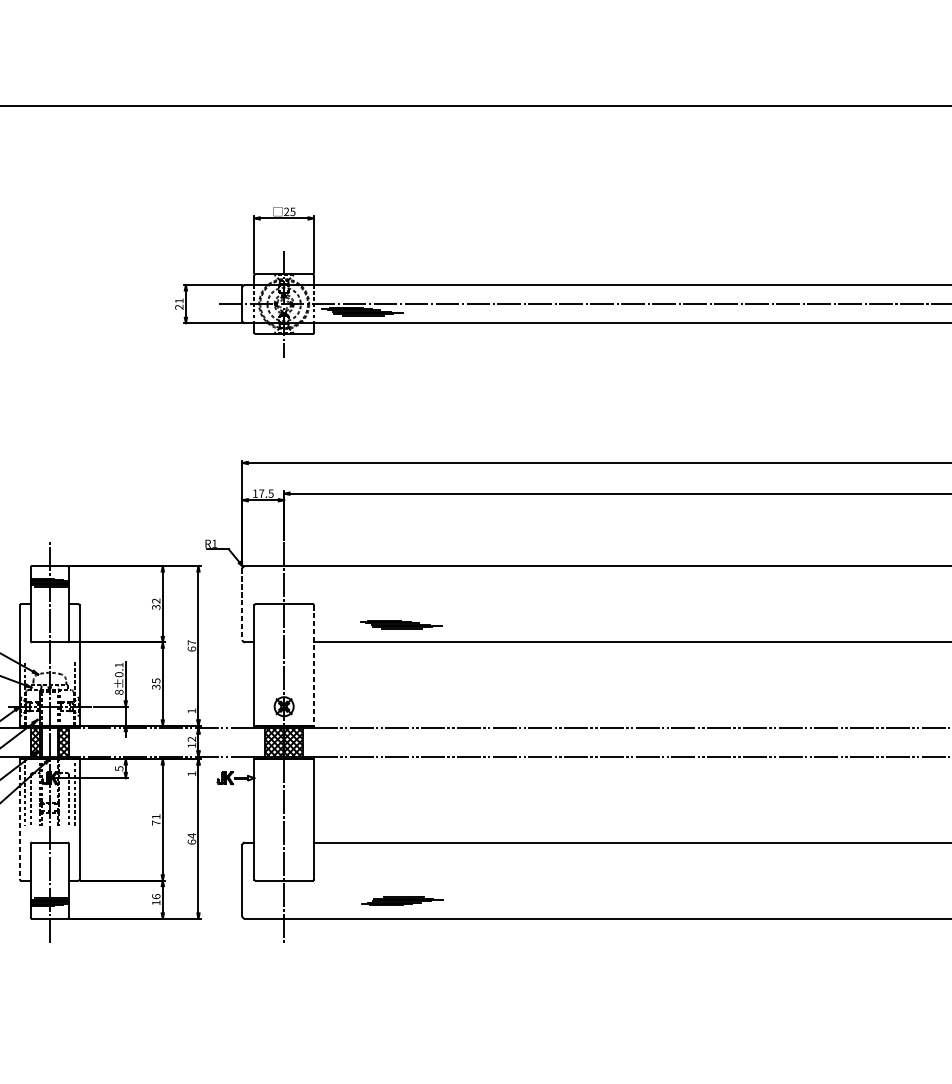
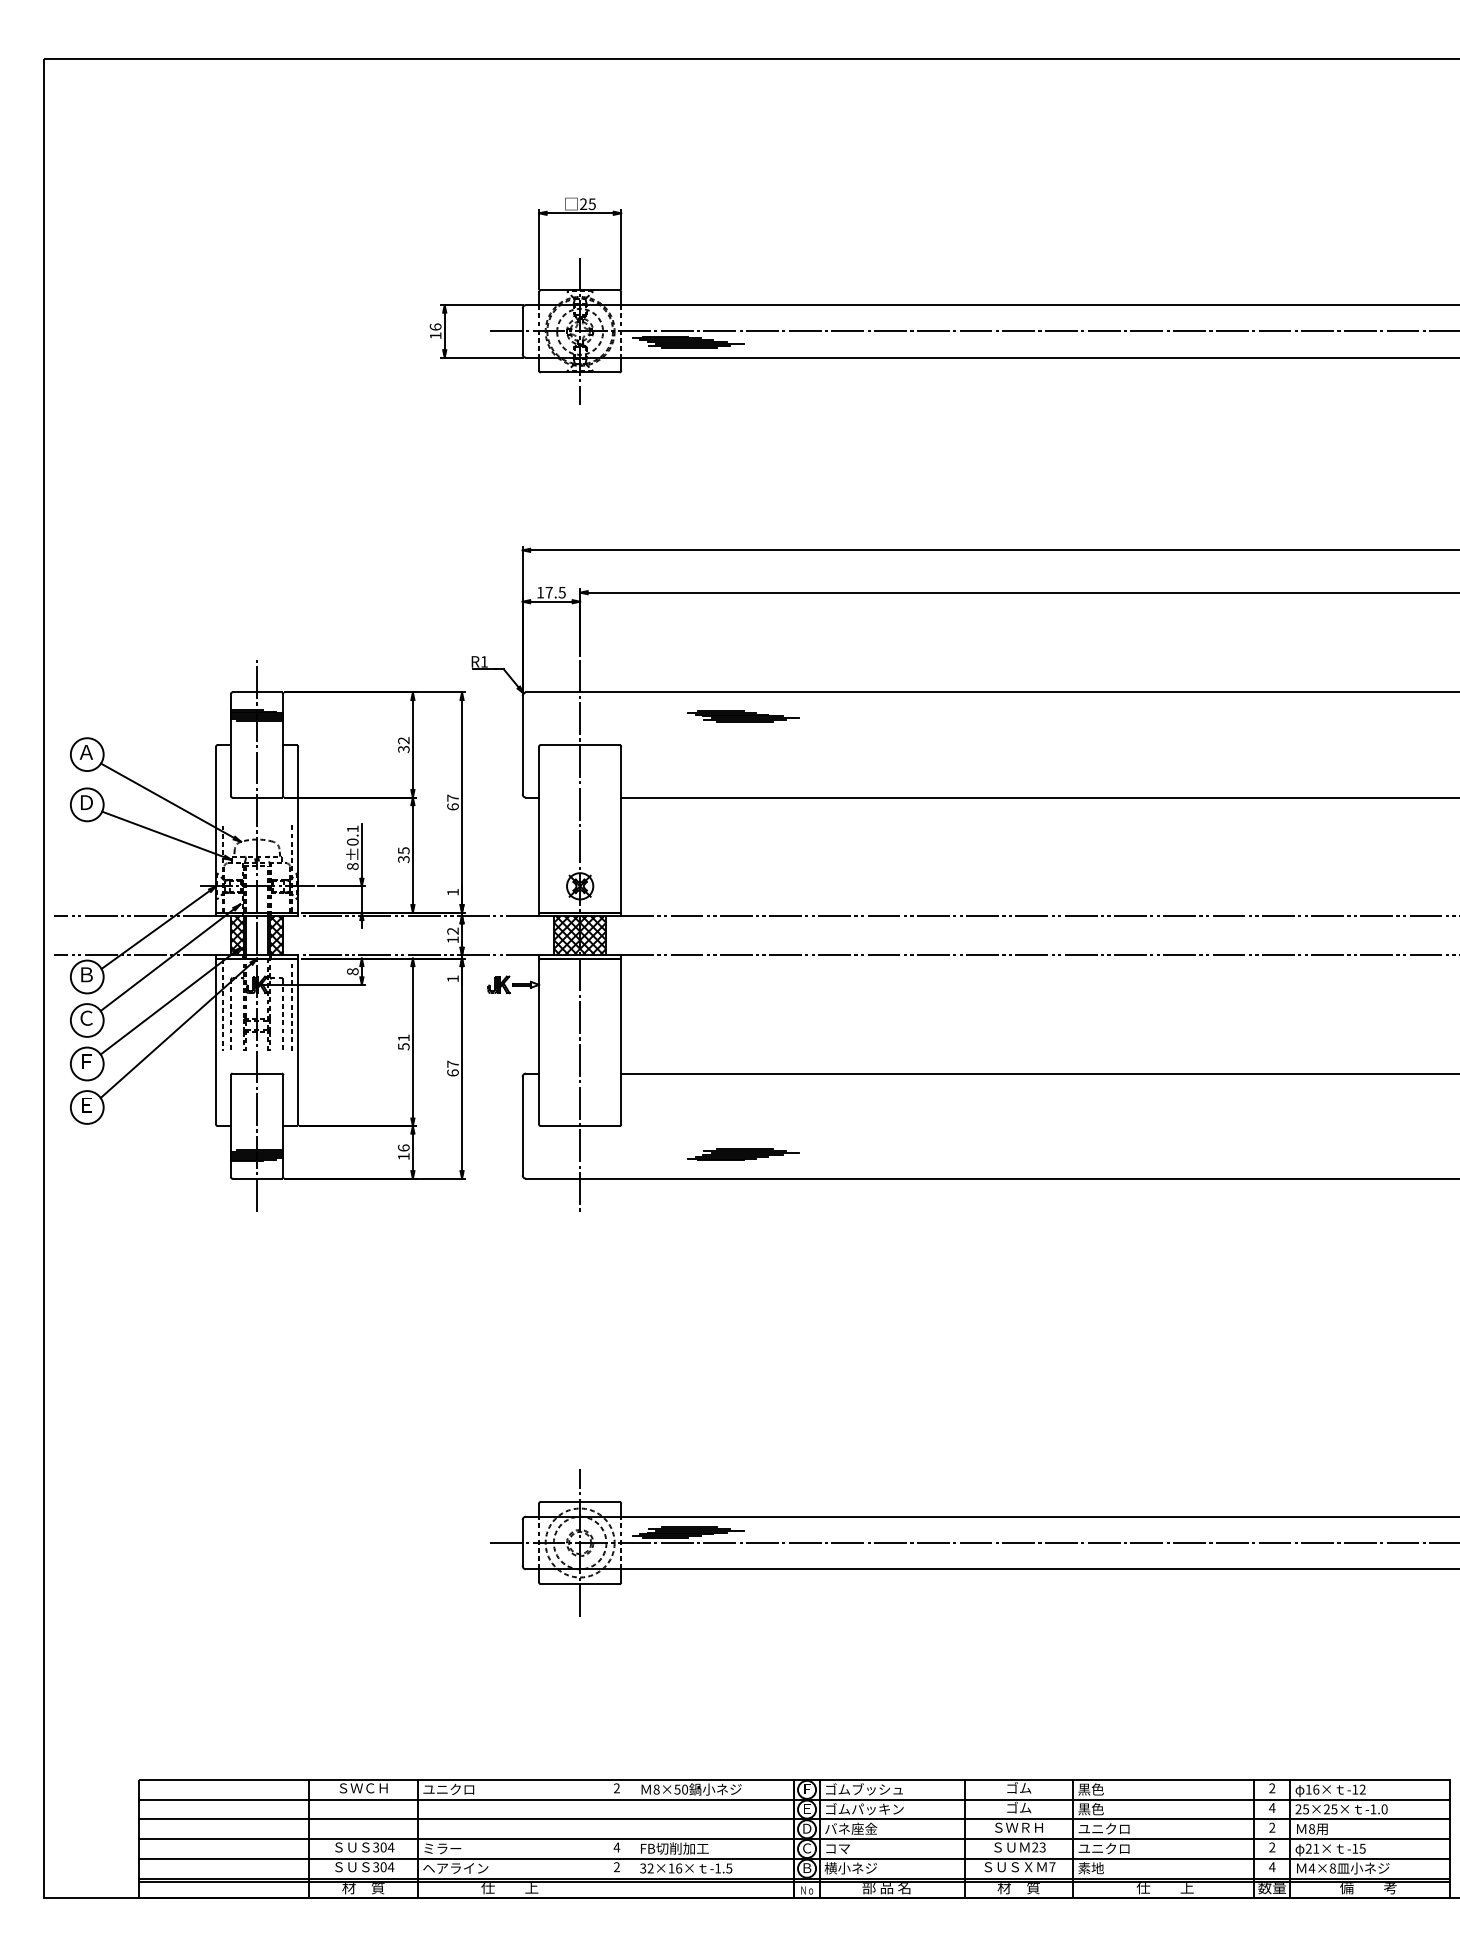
text: (179, 304) -> (435, 331), 21 -> 16
line: (242, 604) -> (522, 745), dashed -> solid
part: (401, 624) -> (743, 716), moved
line: (314, 665) -> (621, 829), dashed -> solid
text: (119, 768) -> (352, 971), 5 -> 8
line: (20, 819) -> (216, 1041), dashed -> solid
text: (156, 822) -> (403, 1046), 71 -> 51
text: (191, 835) -> (452, 1064), 64 -> 67

